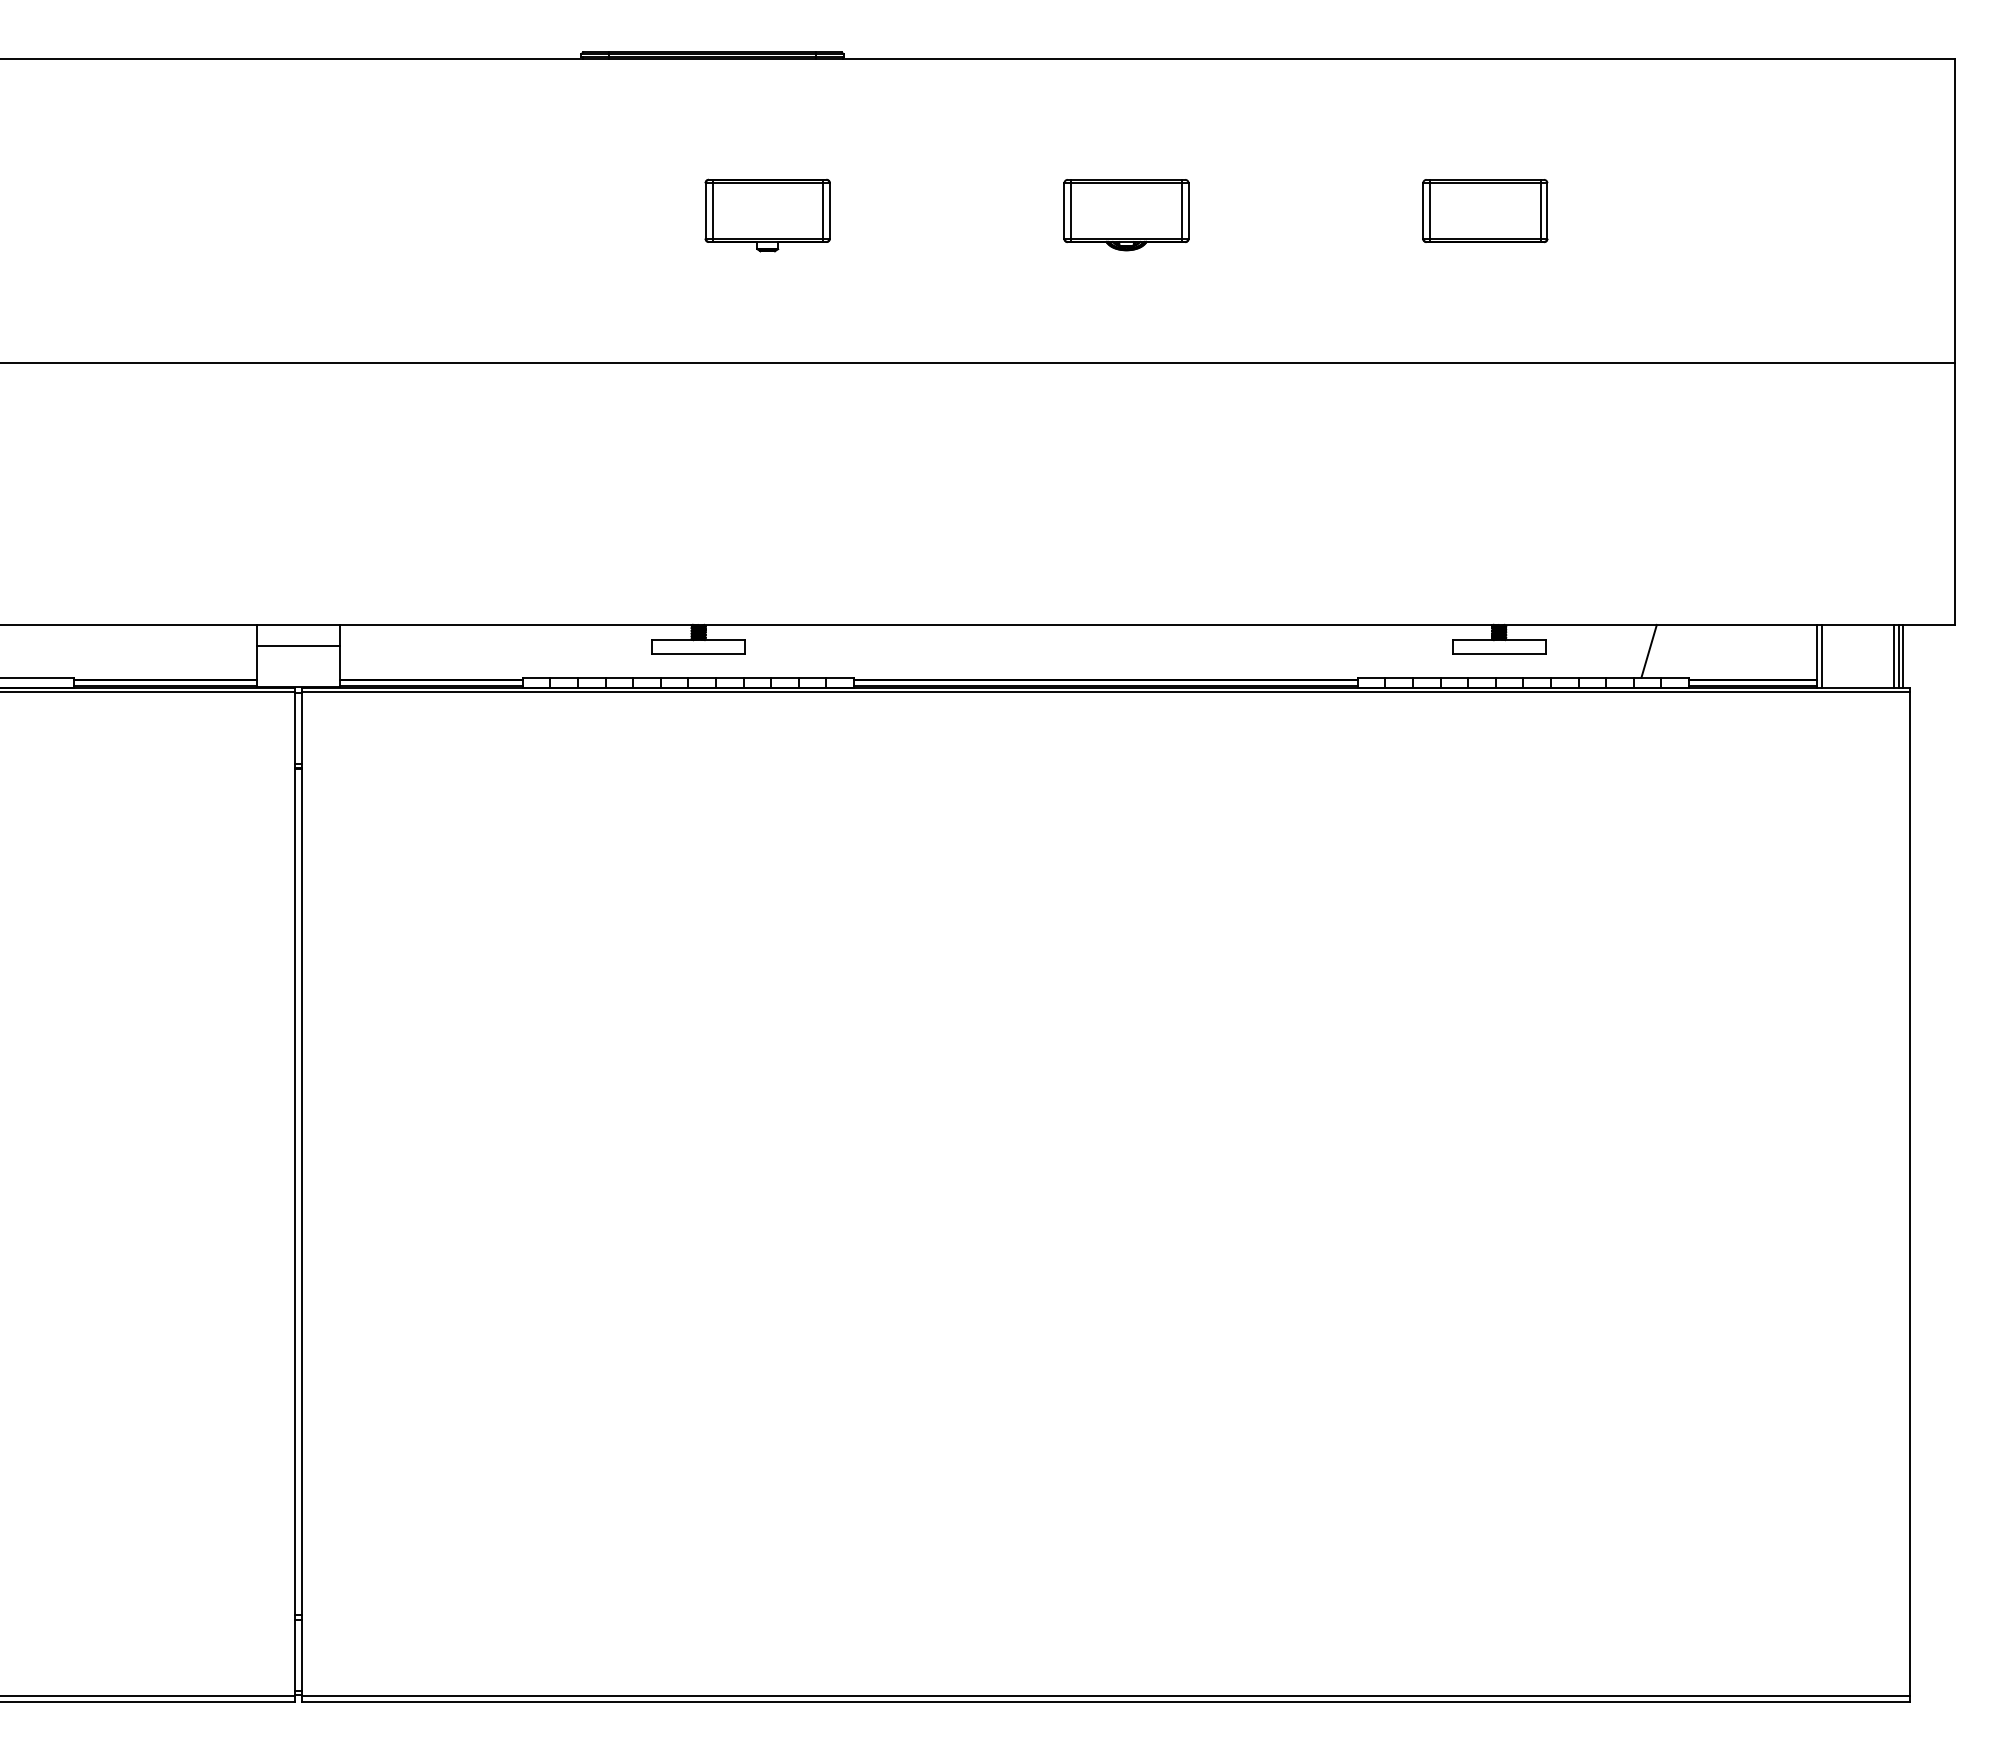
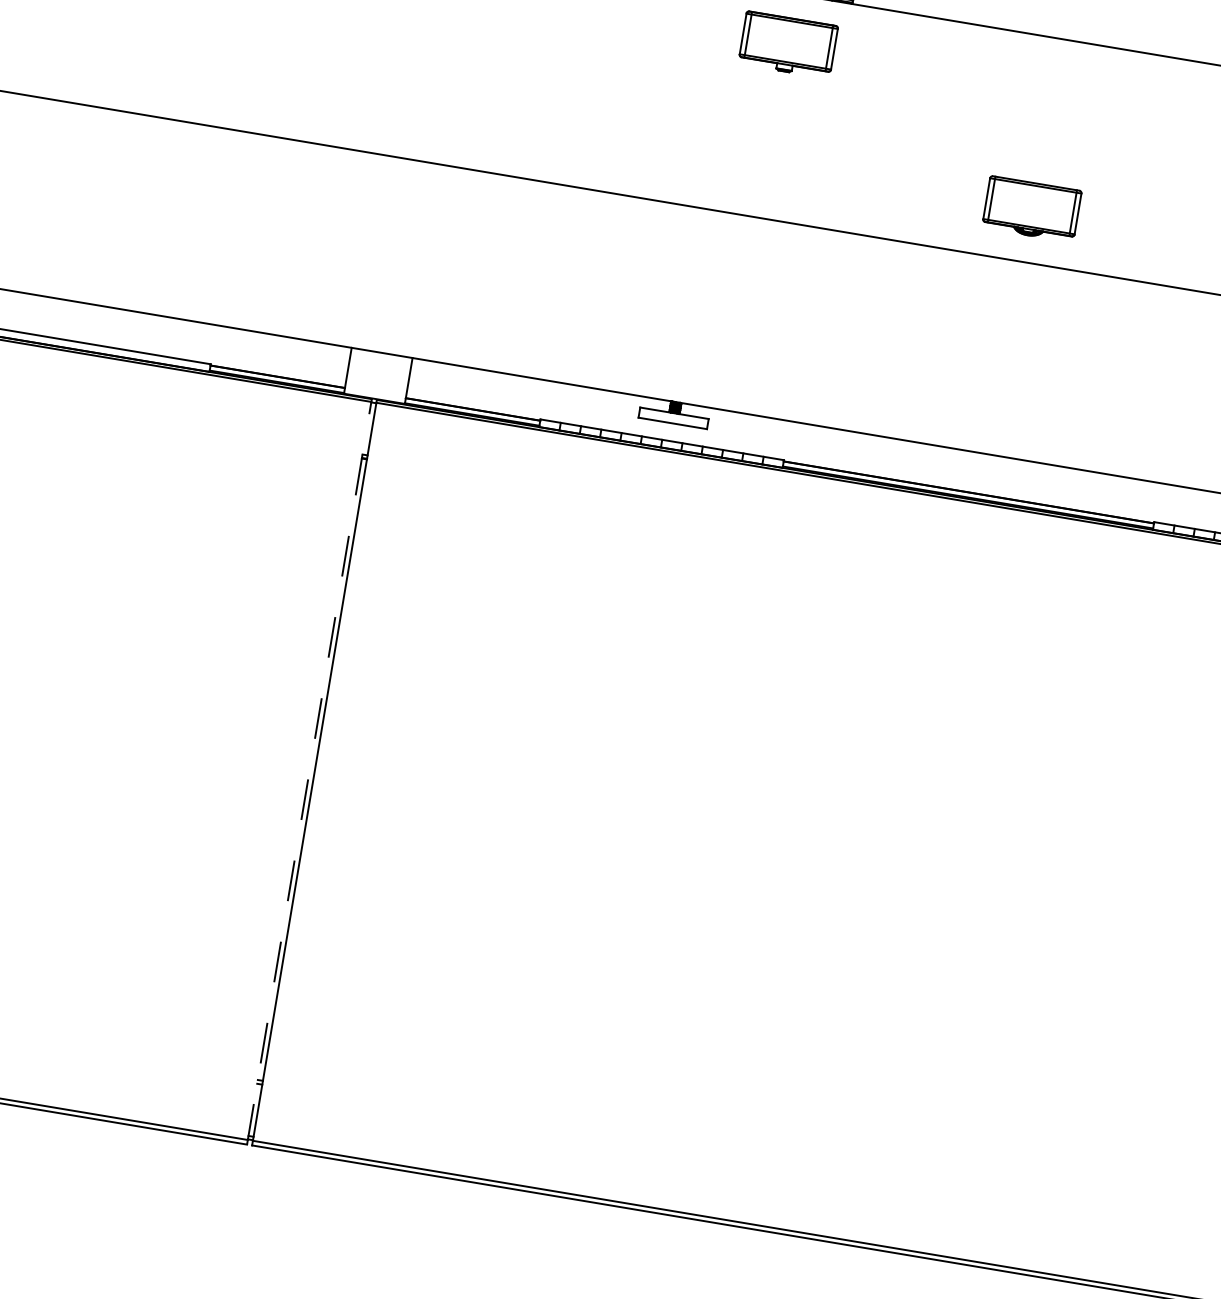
part: (767, 215) -> (788, 44), moved
part: (1126, 215) -> (1031, 209), moved
line: (298, 646) -> (379, 368), removed
line: (295, 1194) -> (309, 771), solid -> dashed

